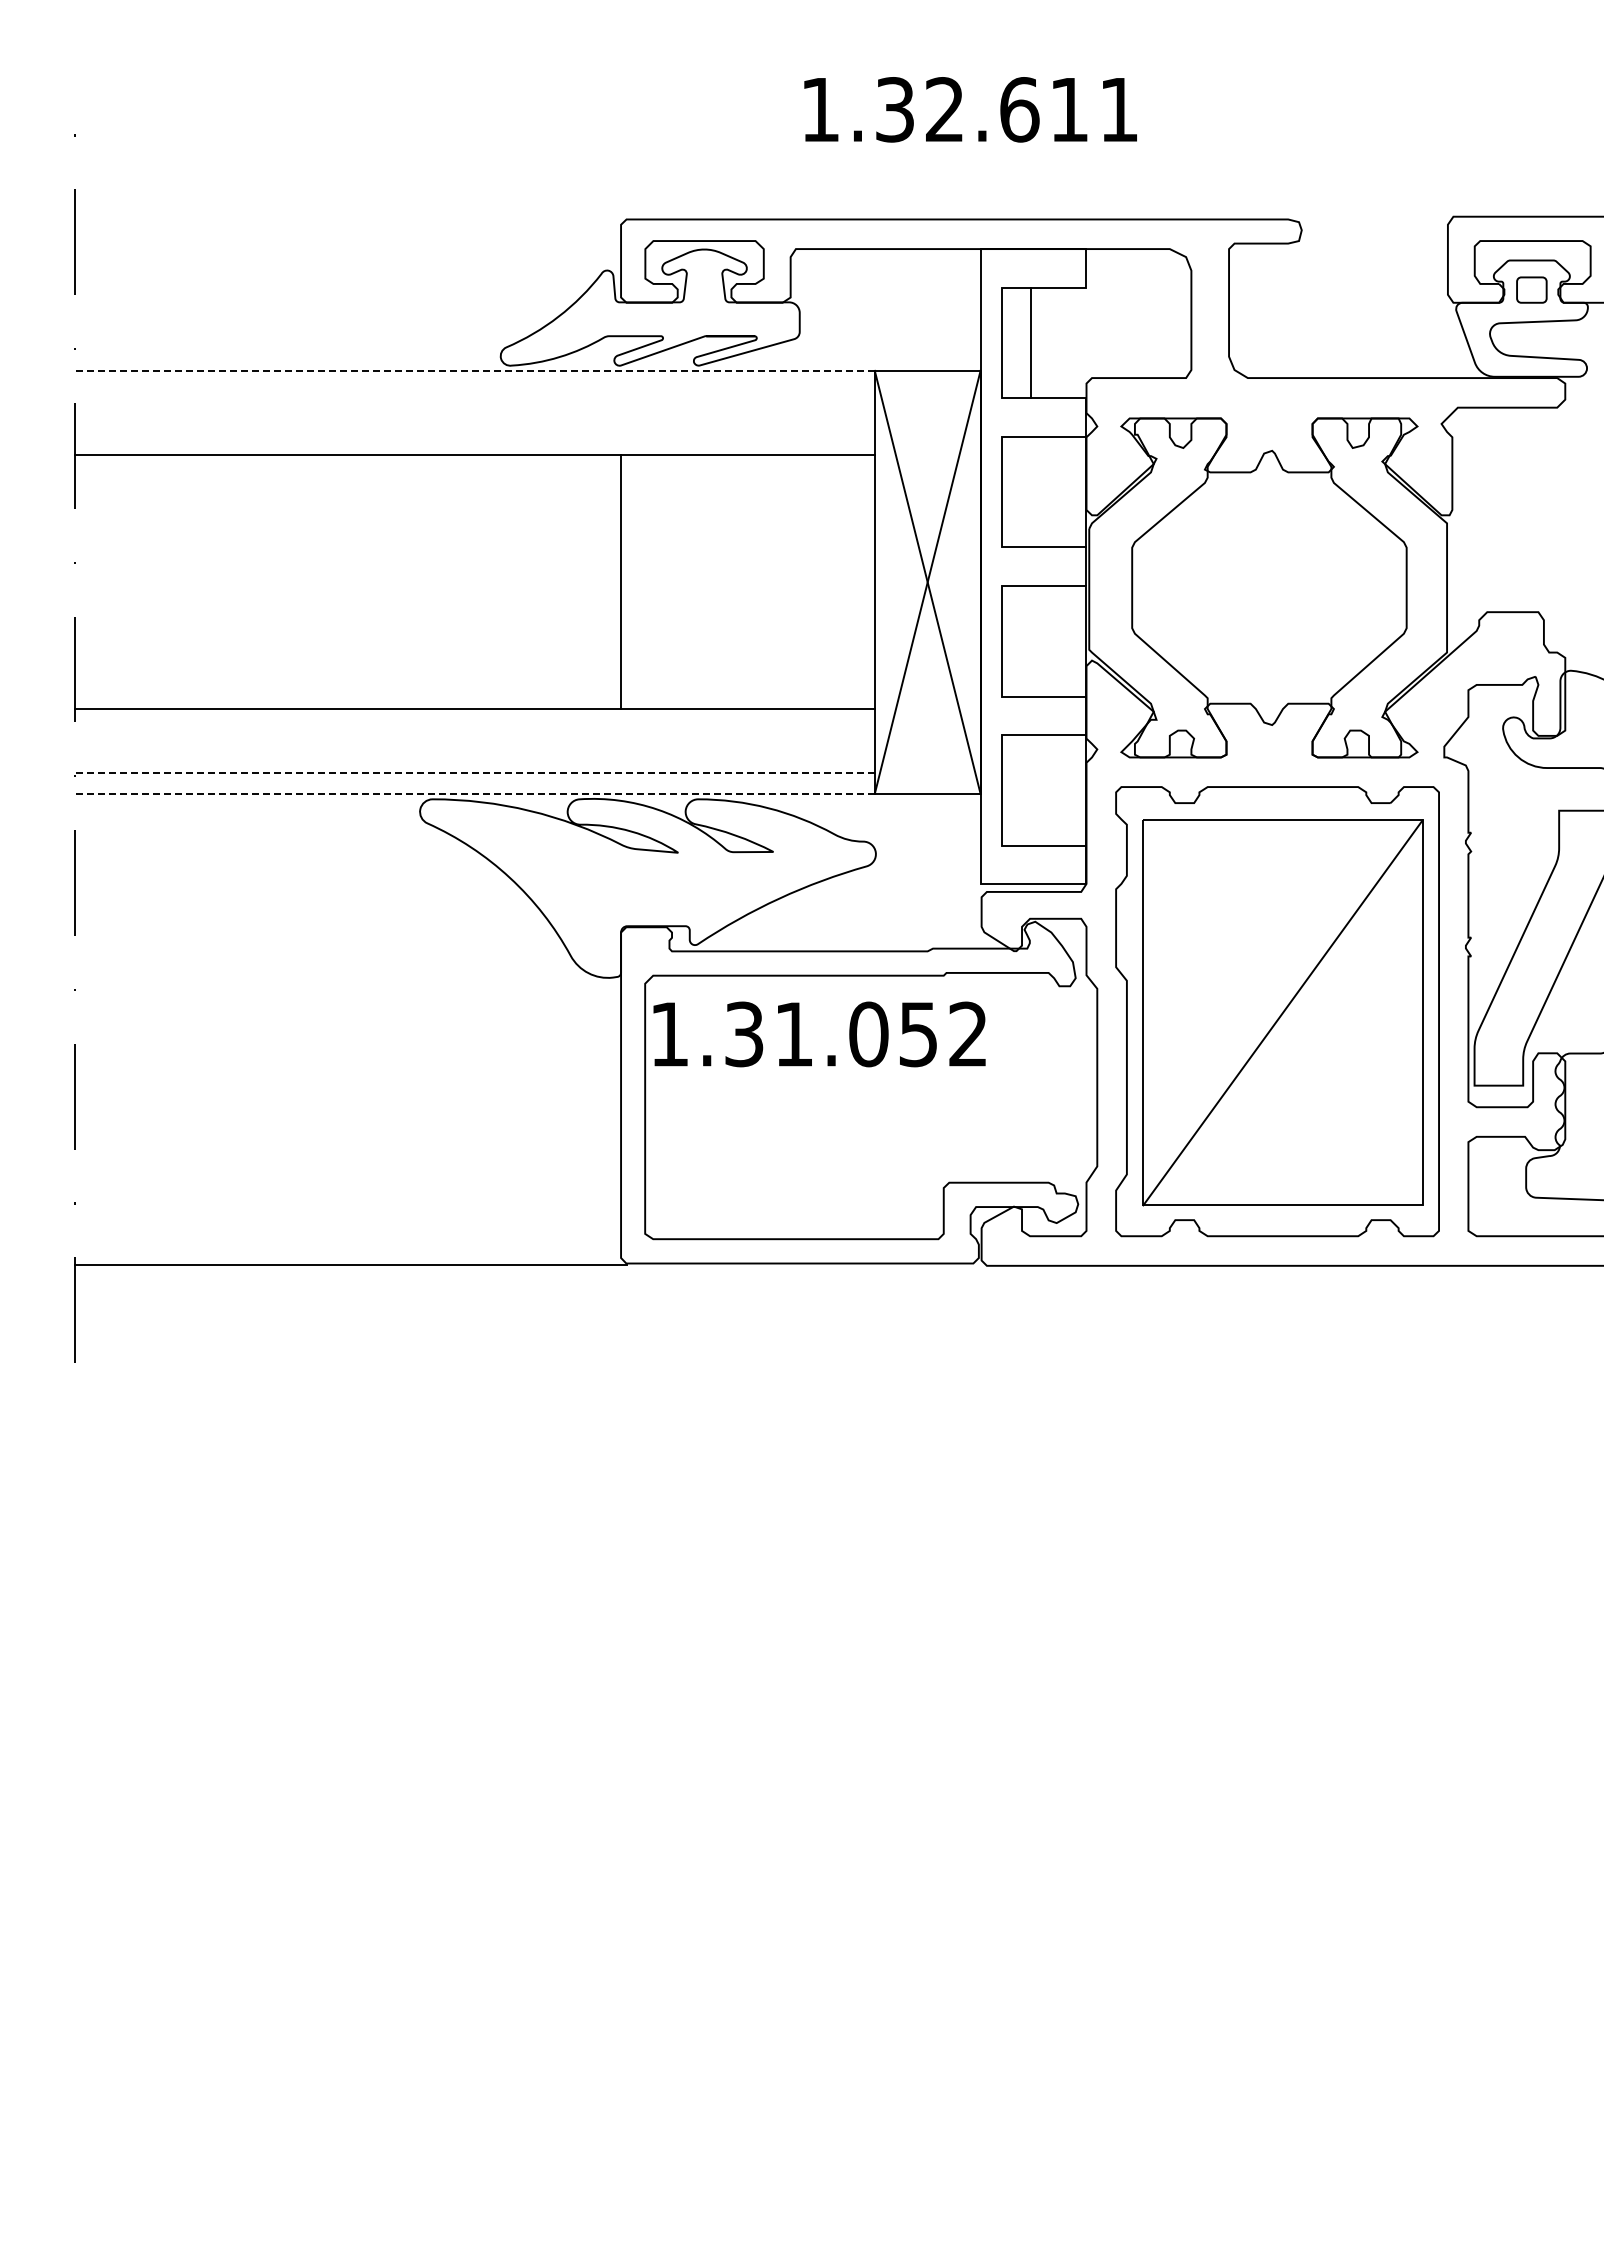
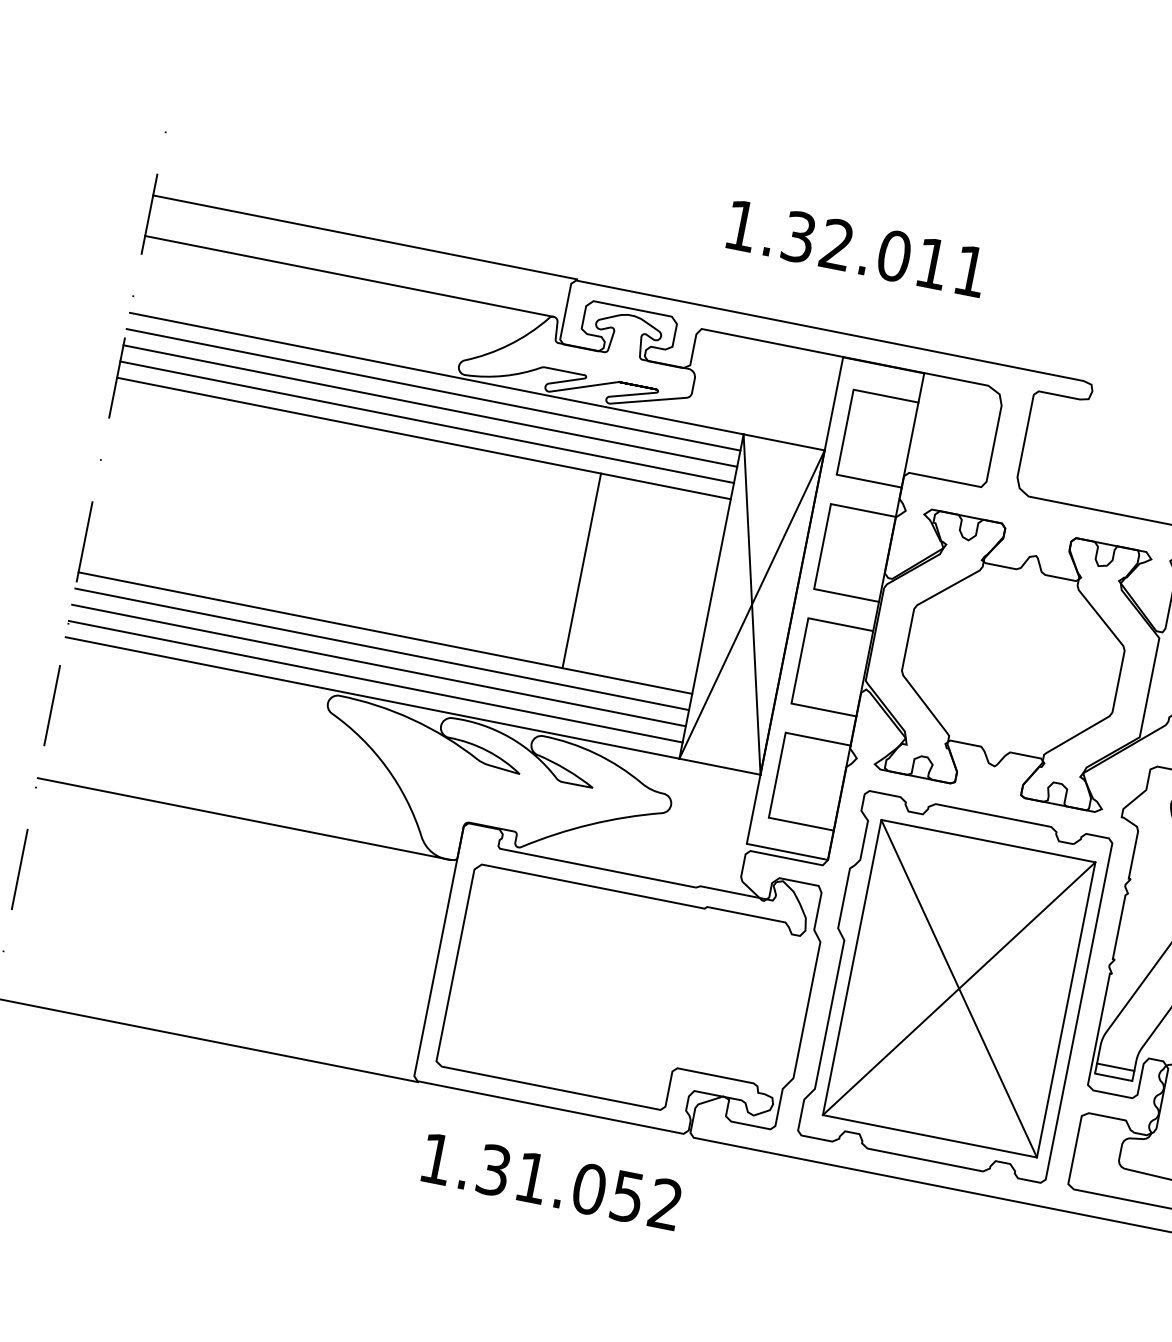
text: (1019, 109) -> (894, 255), 1.32.611 -> 1.32.011
line: (350, 217) -> (364, 237), added
line: (340, 270) -> (349, 276), added
line: (1031, 342) -> (910, 444), moved
line: (474, 370) -> (436, 373), dashed -> solid
line: (474, 392) -> (433, 390), added
line: (474, 413) -> (430, 406), added
line: (474, 434) -> (426, 422), added
line: (620, 582) -> (581, 570), moved
line: (474, 730) -> (382, 649), added
line: (474, 751) -> (378, 665), added
line: (474, 772) -> (375, 681), dashed -> solid
line: (474, 793) -> (372, 697), dashed -> solid
line: (343, 977) -> (244, 818), added
line: (1282, 1012) -> (958, 988), added
text: (819, 1034) -> (551, 1181), moved
line: (1498, 1072) -> (1115, 1067), added

